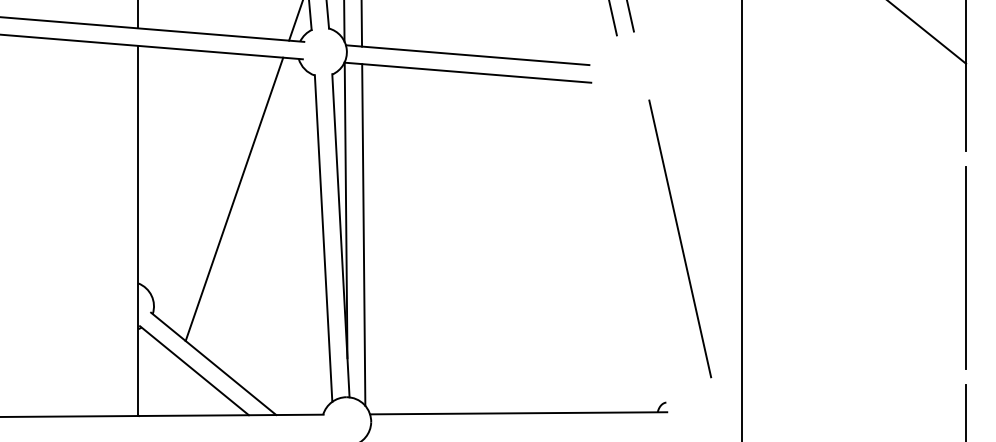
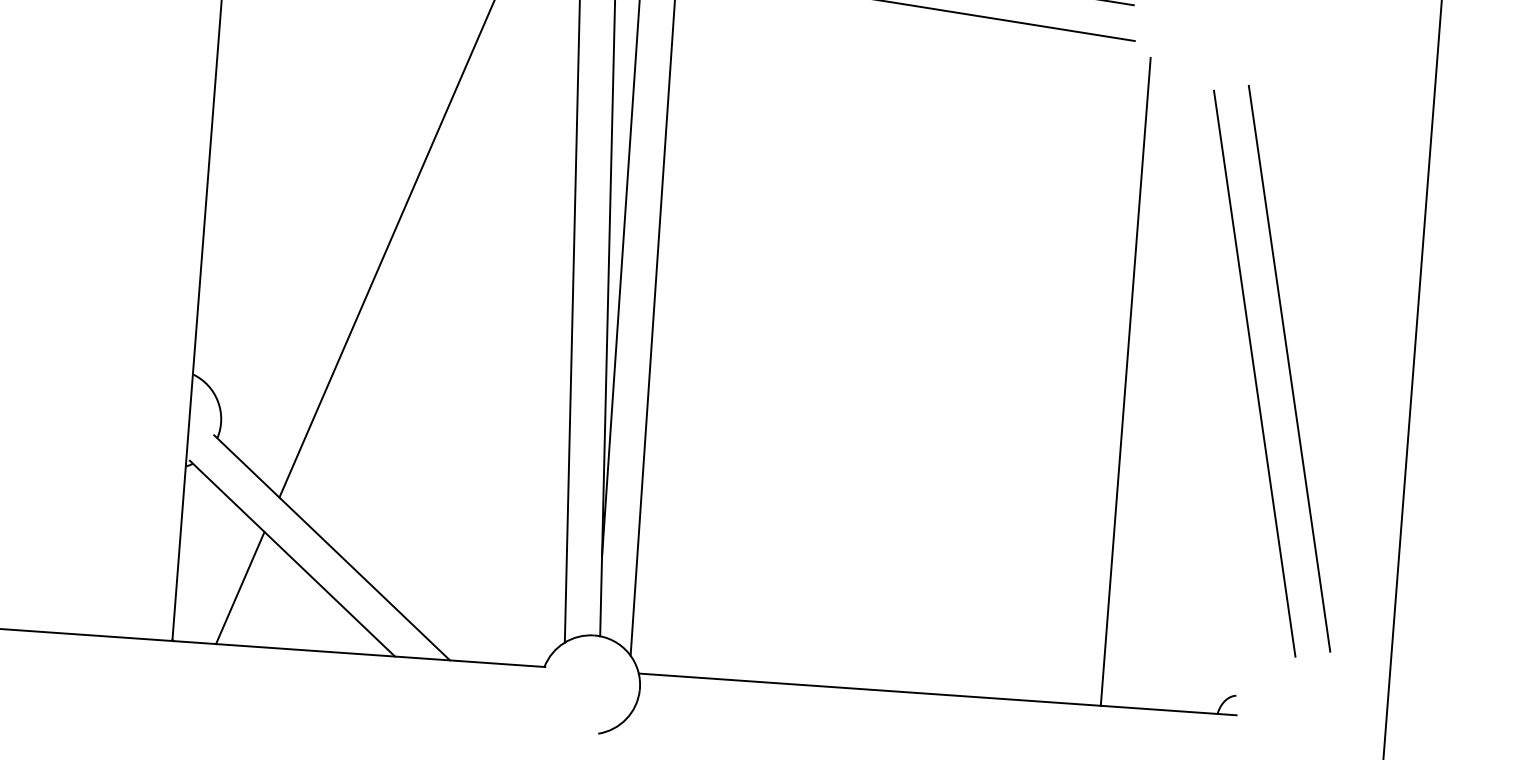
line: (663, 242) -> (1255, 373), added
line: (599, 251) -> (1125, 381), added
line: (169, 386) -> (239, 586), added

